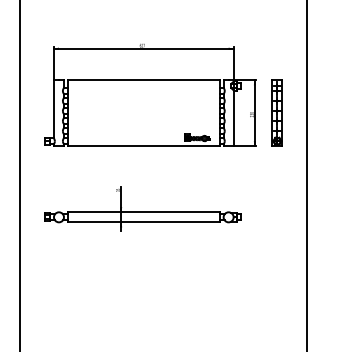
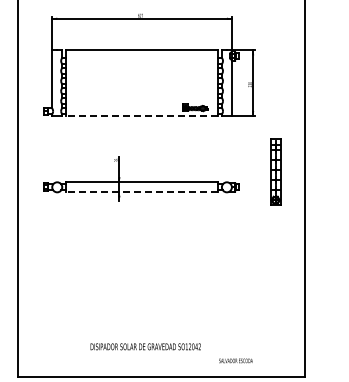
part: (277, 112) -> (275, 171), moved
line: (144, 146) -> (142, 116), solid -> dashed
line: (144, 222) -> (142, 192), solid -> dashed

